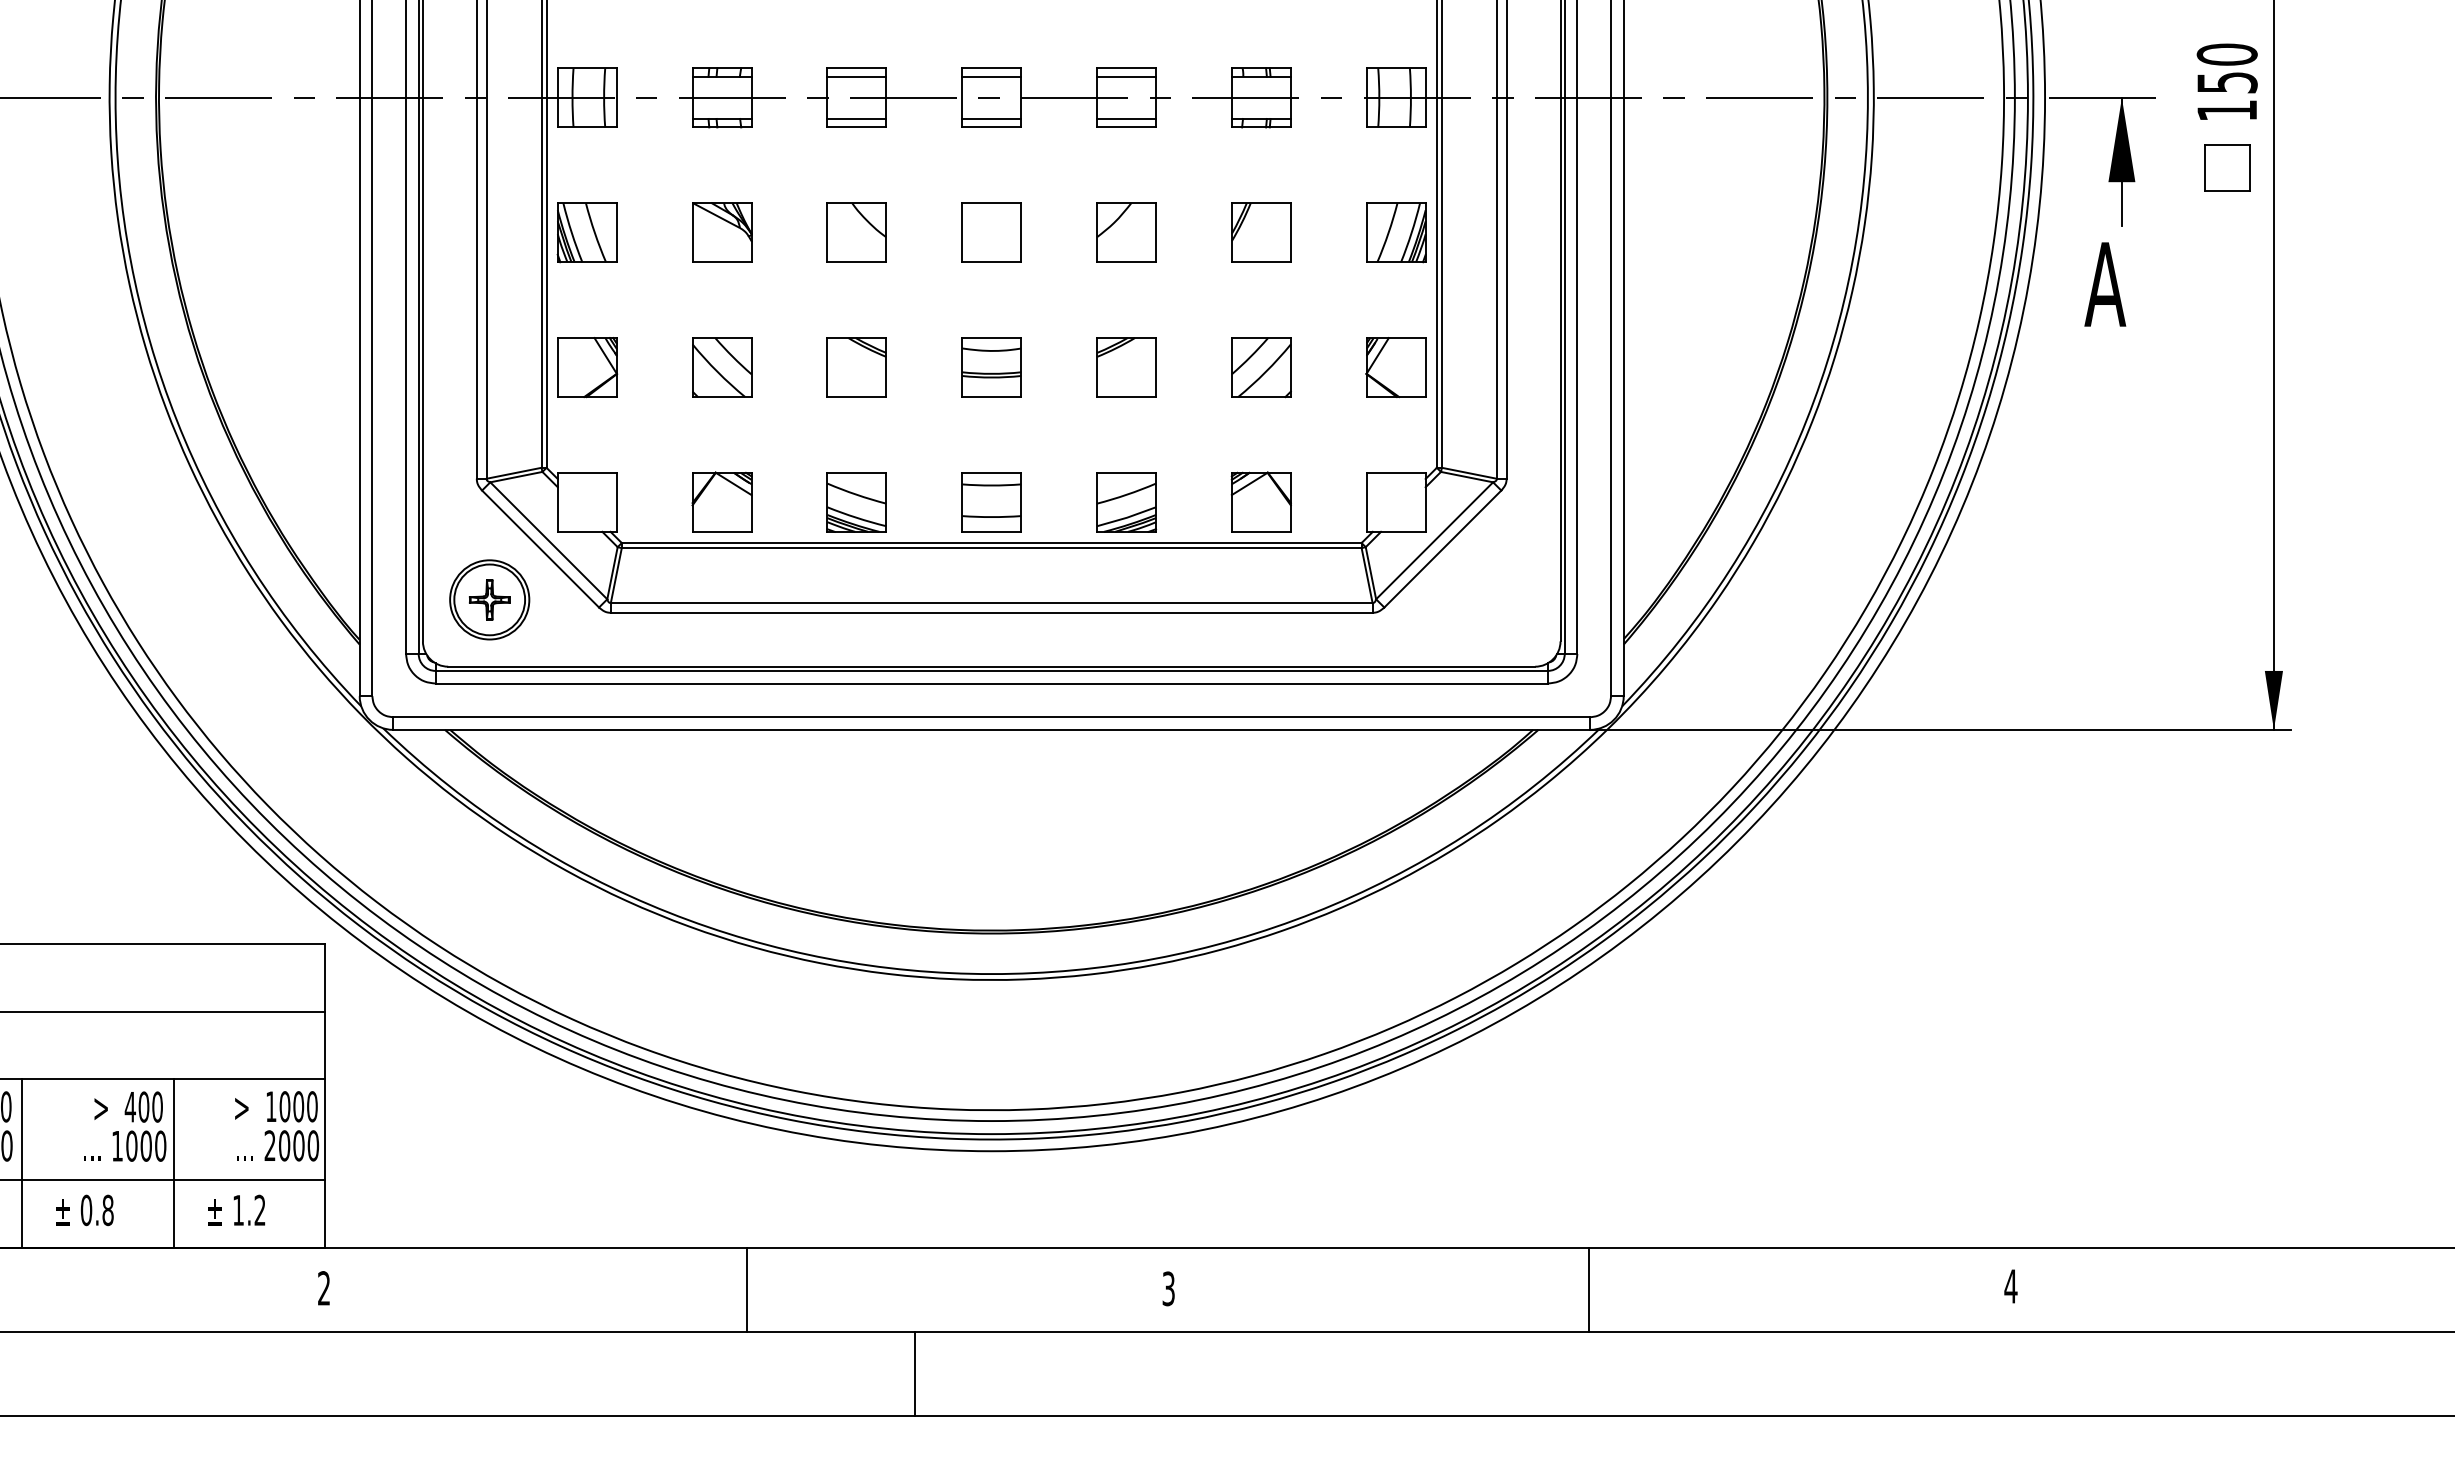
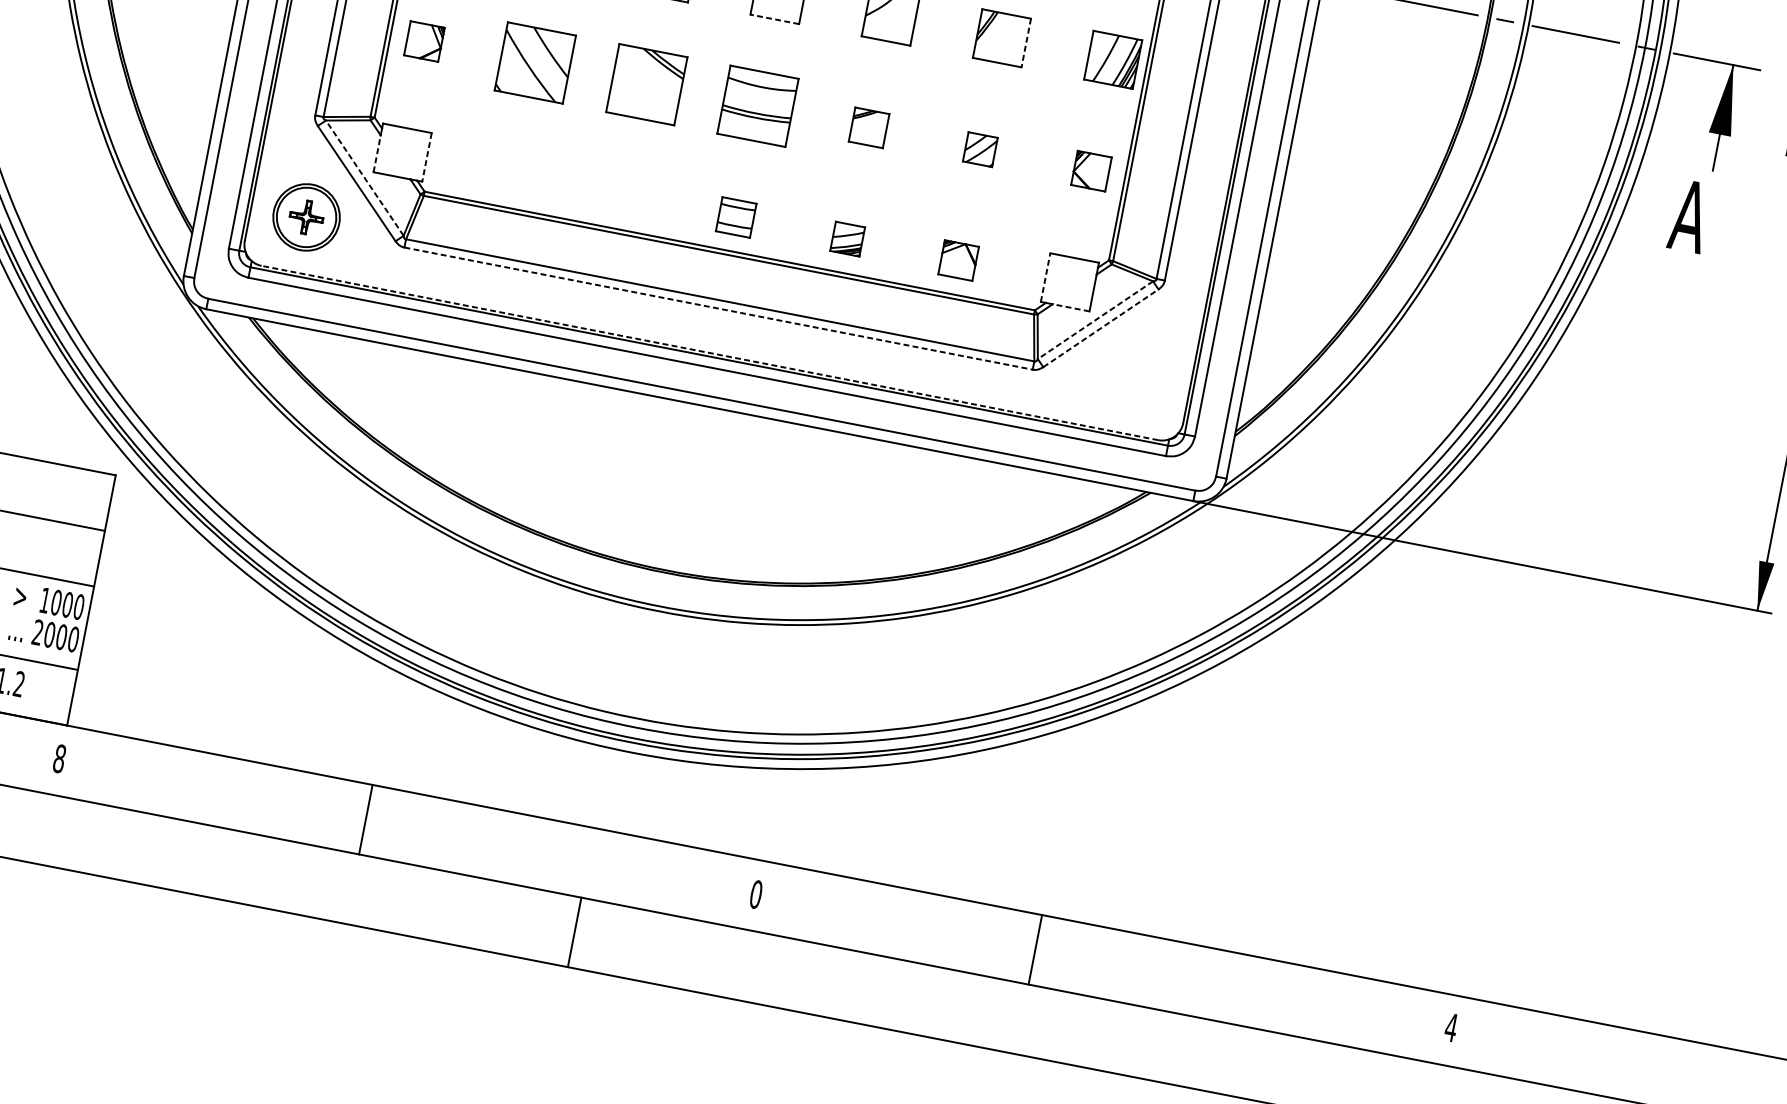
line: (1290, 233) -> (1025, 43), solid -> dashed
line: (991, 262) -> (774, 19), solid -> dashed
part: (587, 367) -> (424, 41), size x0.7
part: (722, 367) -> (535, 63), size x1.4
part: (856, 367) -> (646, 84), size x1.4
part: (991, 367) -> (757, 106), size x1.4
part: (1126, 367) -> (869, 127), size x0.7
part: (1261, 367) -> (980, 149), size x0.6
part: (1395, 367) -> (1090, 170), size x0.7
part: (721, 501) -> (513, 173), removed
part: (1260, 501) -> (958, 259), size x0.7
line: (1366, 501) -> (1045, 276), solid -> dashed
line: (616, 502) -> (426, 157), solid -> dashed
part: (856, 502) -> (624, 195), removed
part: (991, 502) -> (736, 217), size x0.7
part: (1126, 502) -> (847, 239), size x0.6
line: (557, 509) -> (376, 153), solid -> dashed
line: (1402, 531) -> (1070, 307), solid -> dashed
line: (548, 540) -> (364, 177), solid -> dashed
line: (1434, 540) -> (1095, 319), solid -> dashed
line: (1442, 549) -> (1100, 328), solid -> dashed
line: (991, 612) -> (718, 308), solid -> dashed
line: (991, 666) -> (709, 352), solid -> dashed
text: (324, 1288) -> (59, 758), 2 -> 8
text: (1168, 1288) -> (756, 894), 3 -> 0
line: (746, 1289) -> (365, 819), moved
line: (1589, 1289) -> (1035, 949), moved
line: (915, 1374) -> (574, 932), moved

